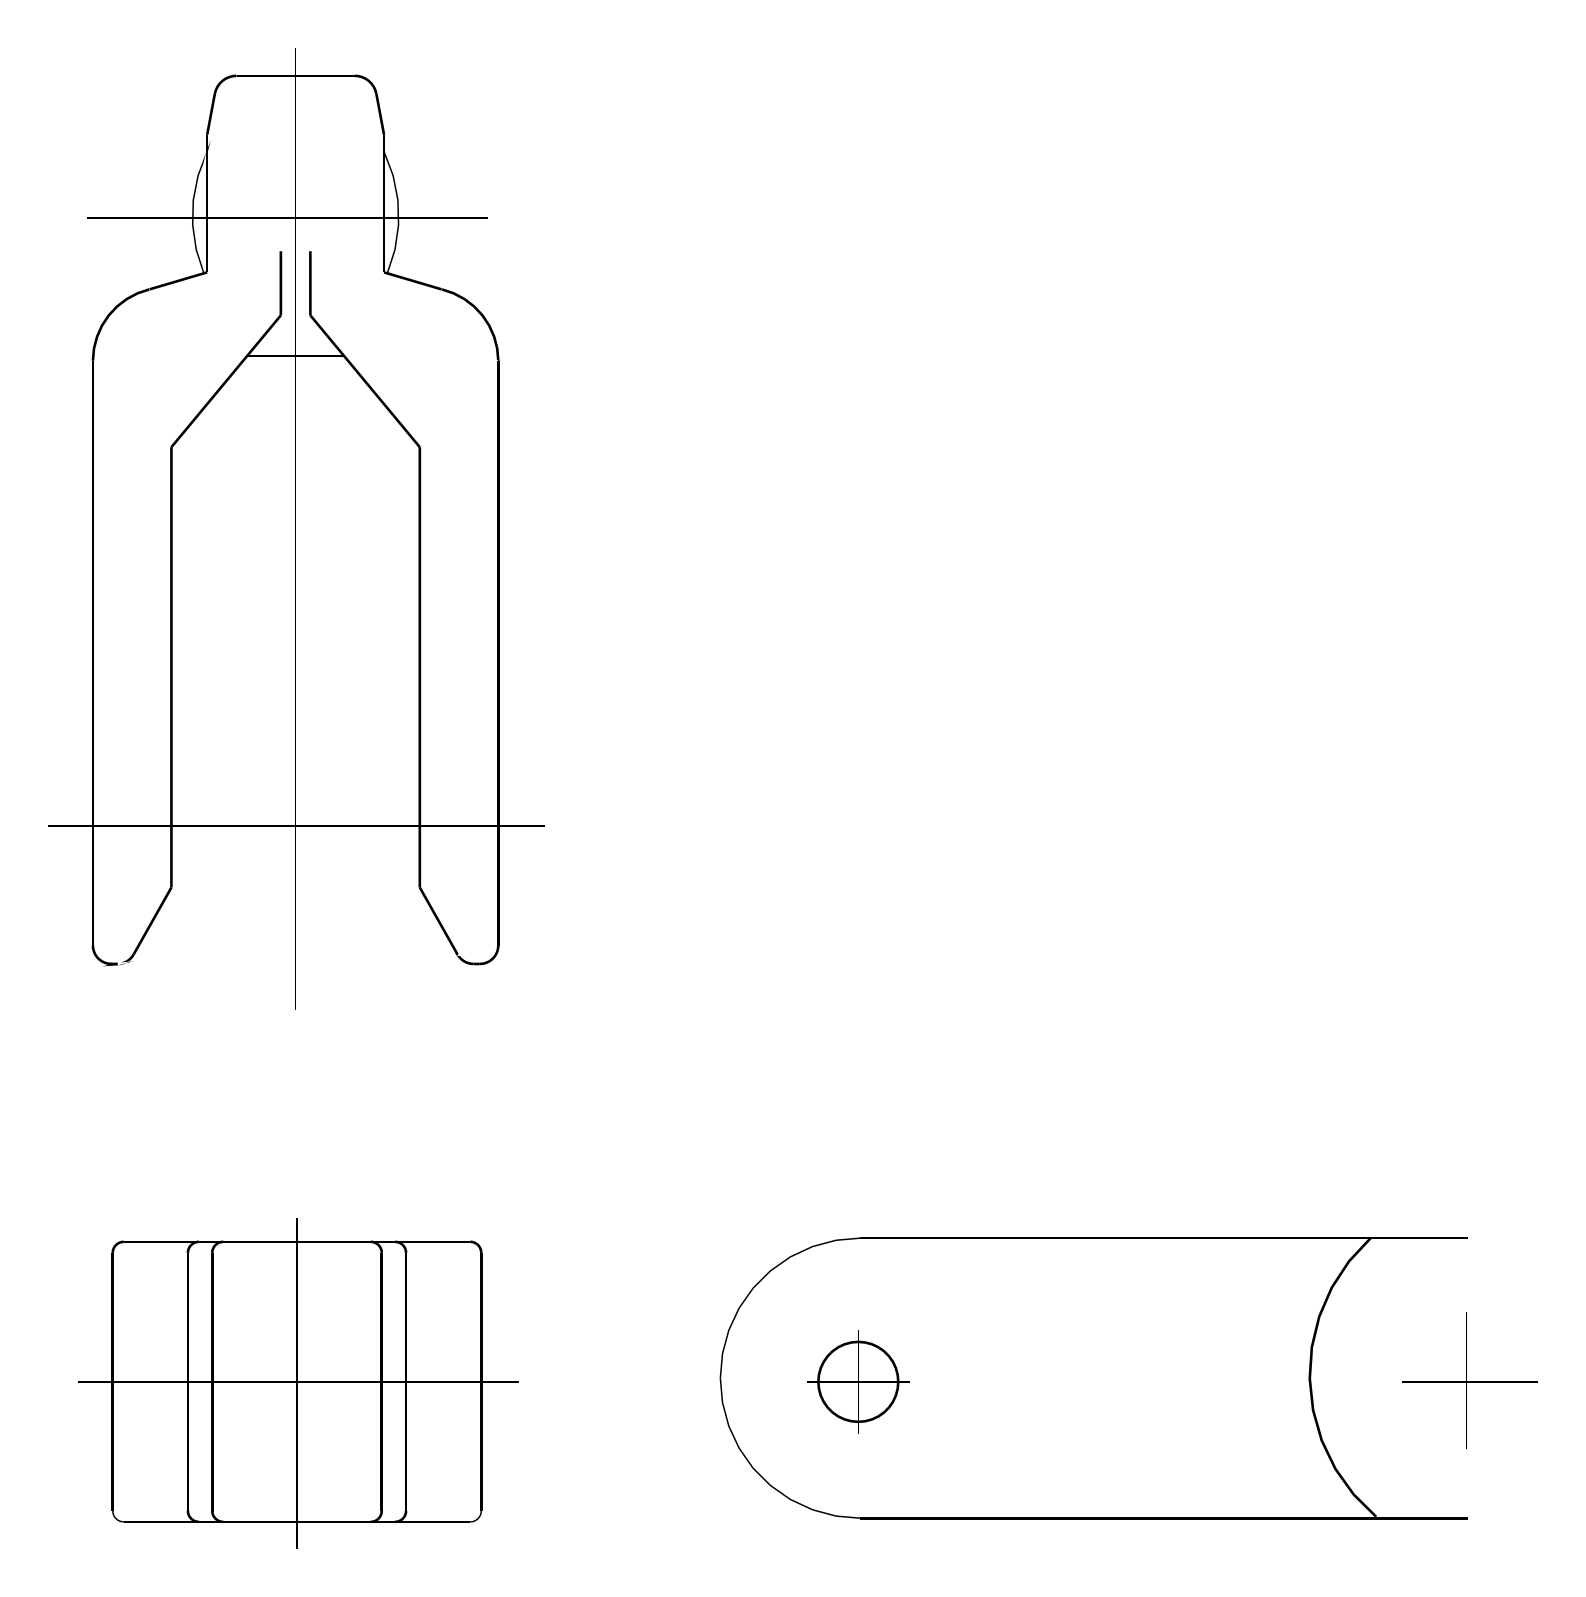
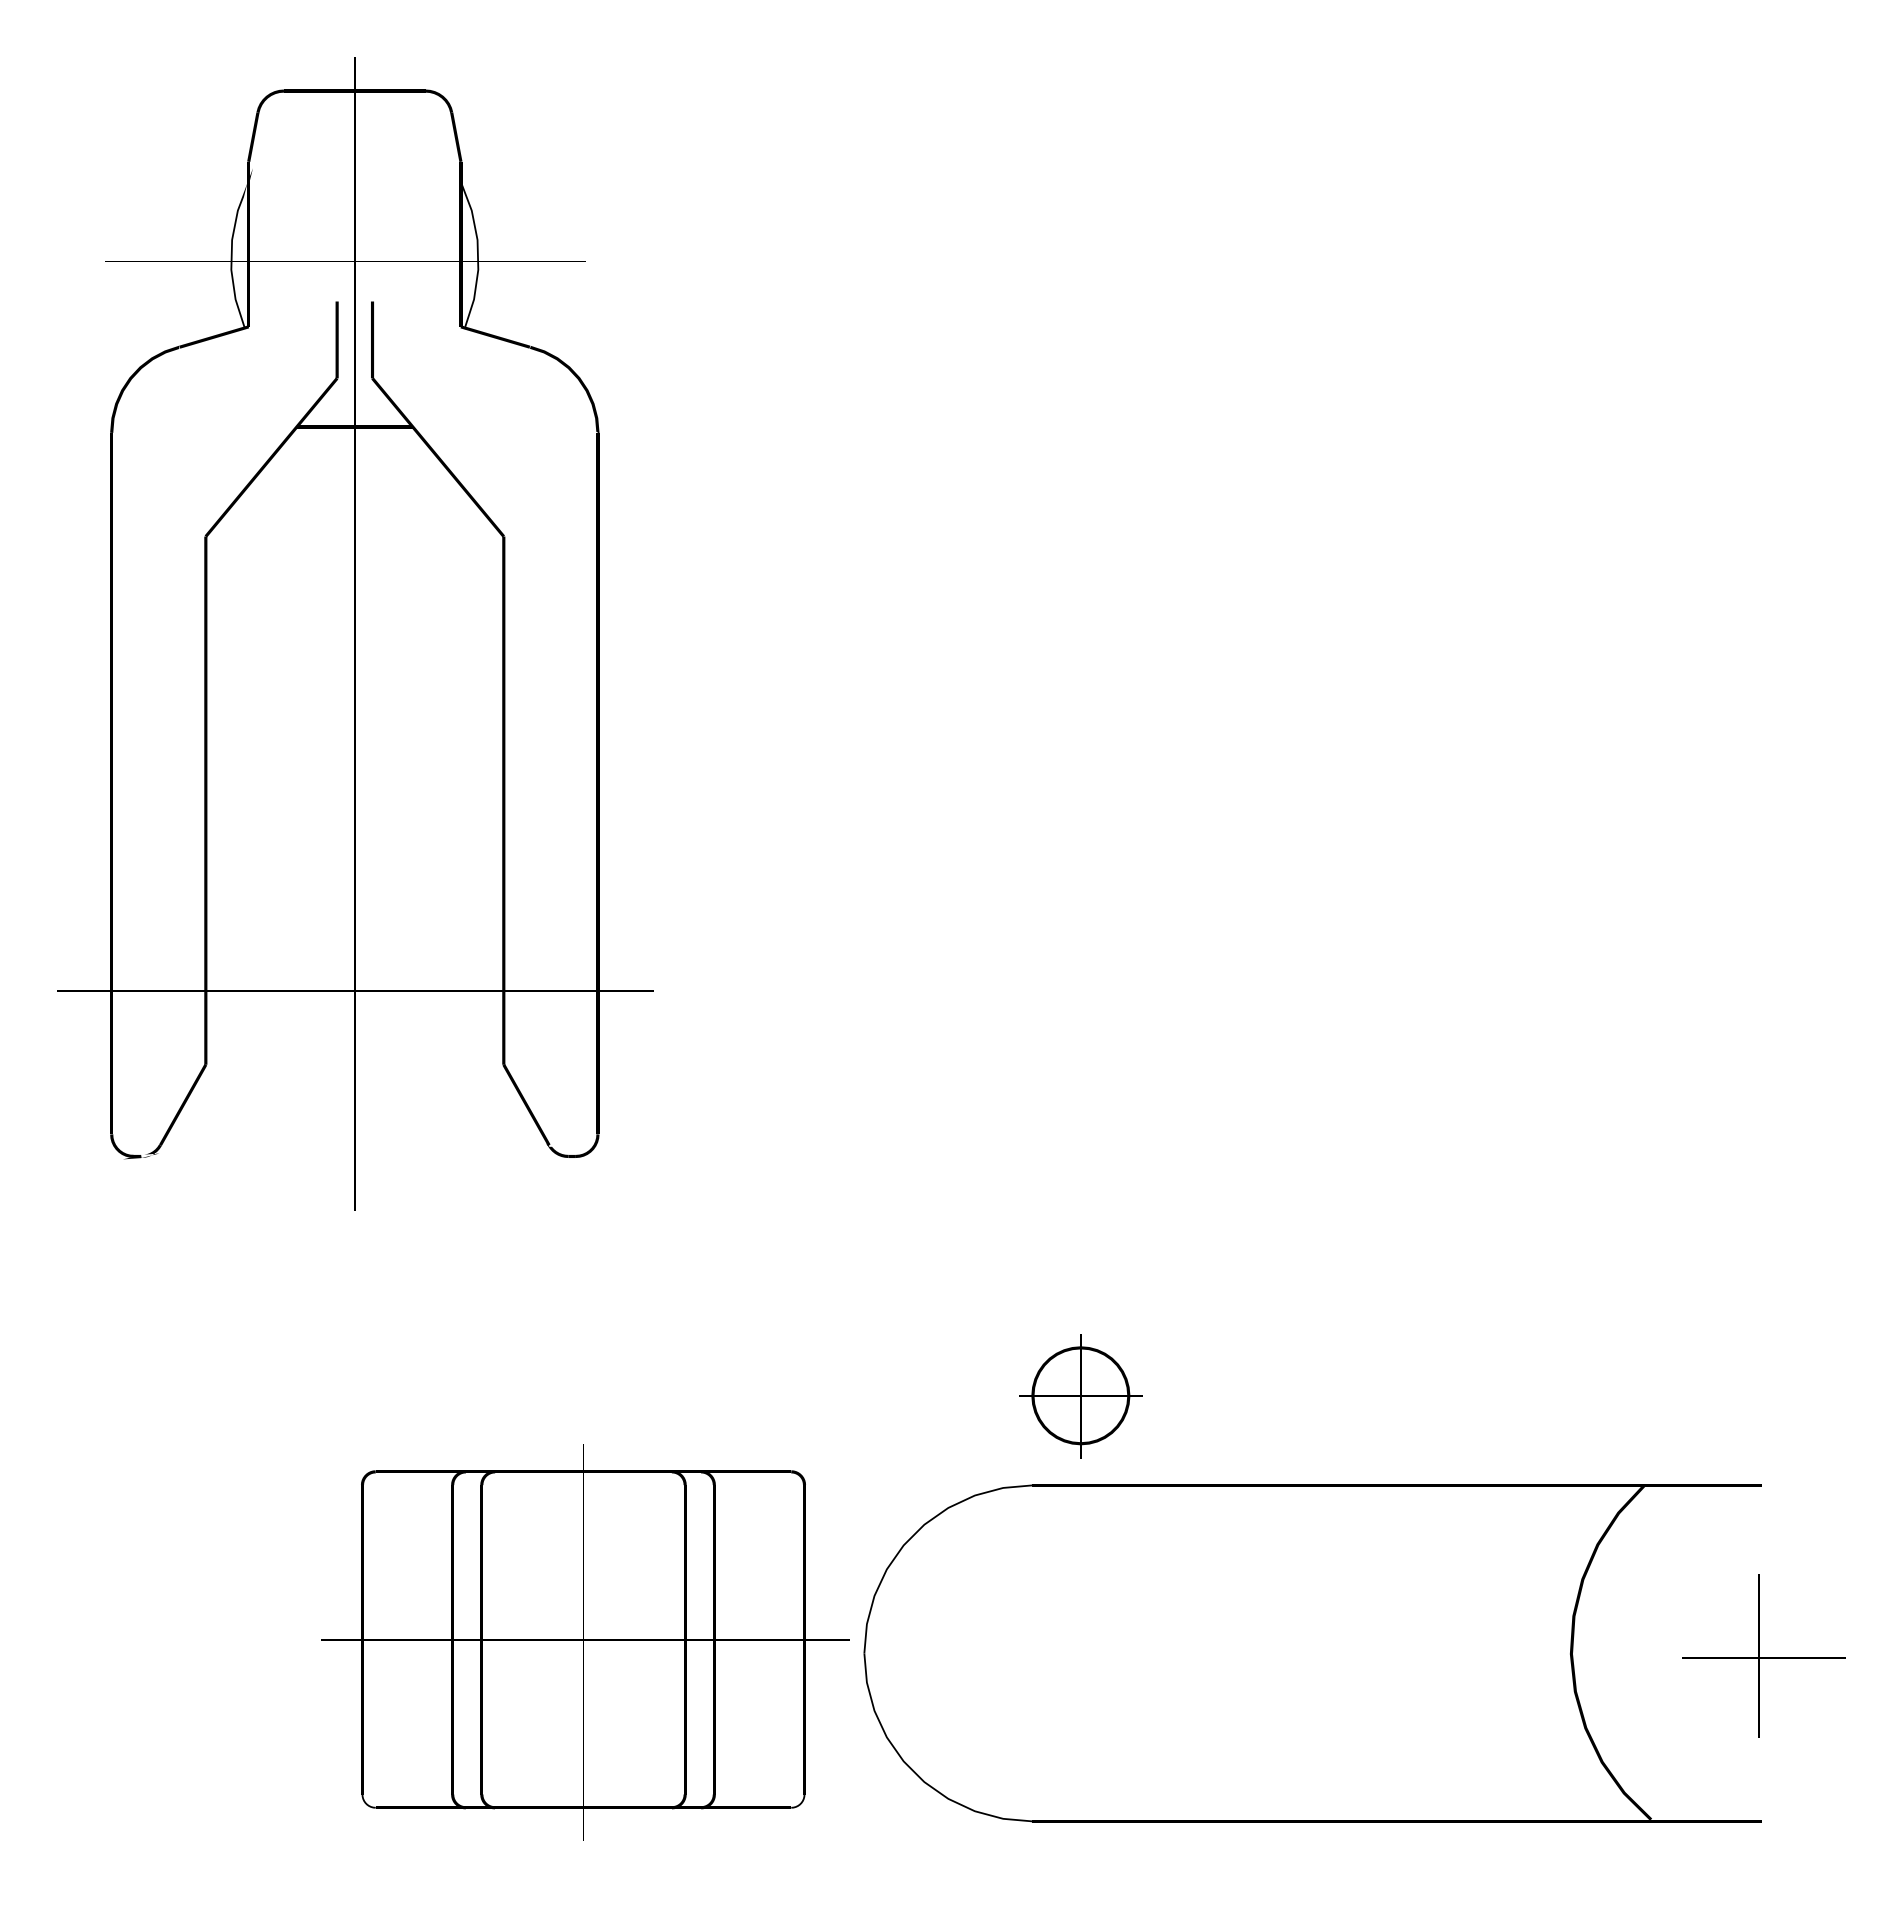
part: (858, 1382) -> (1080, 1396), moved
part: (298, 1384) -> (585, 1642), moved

